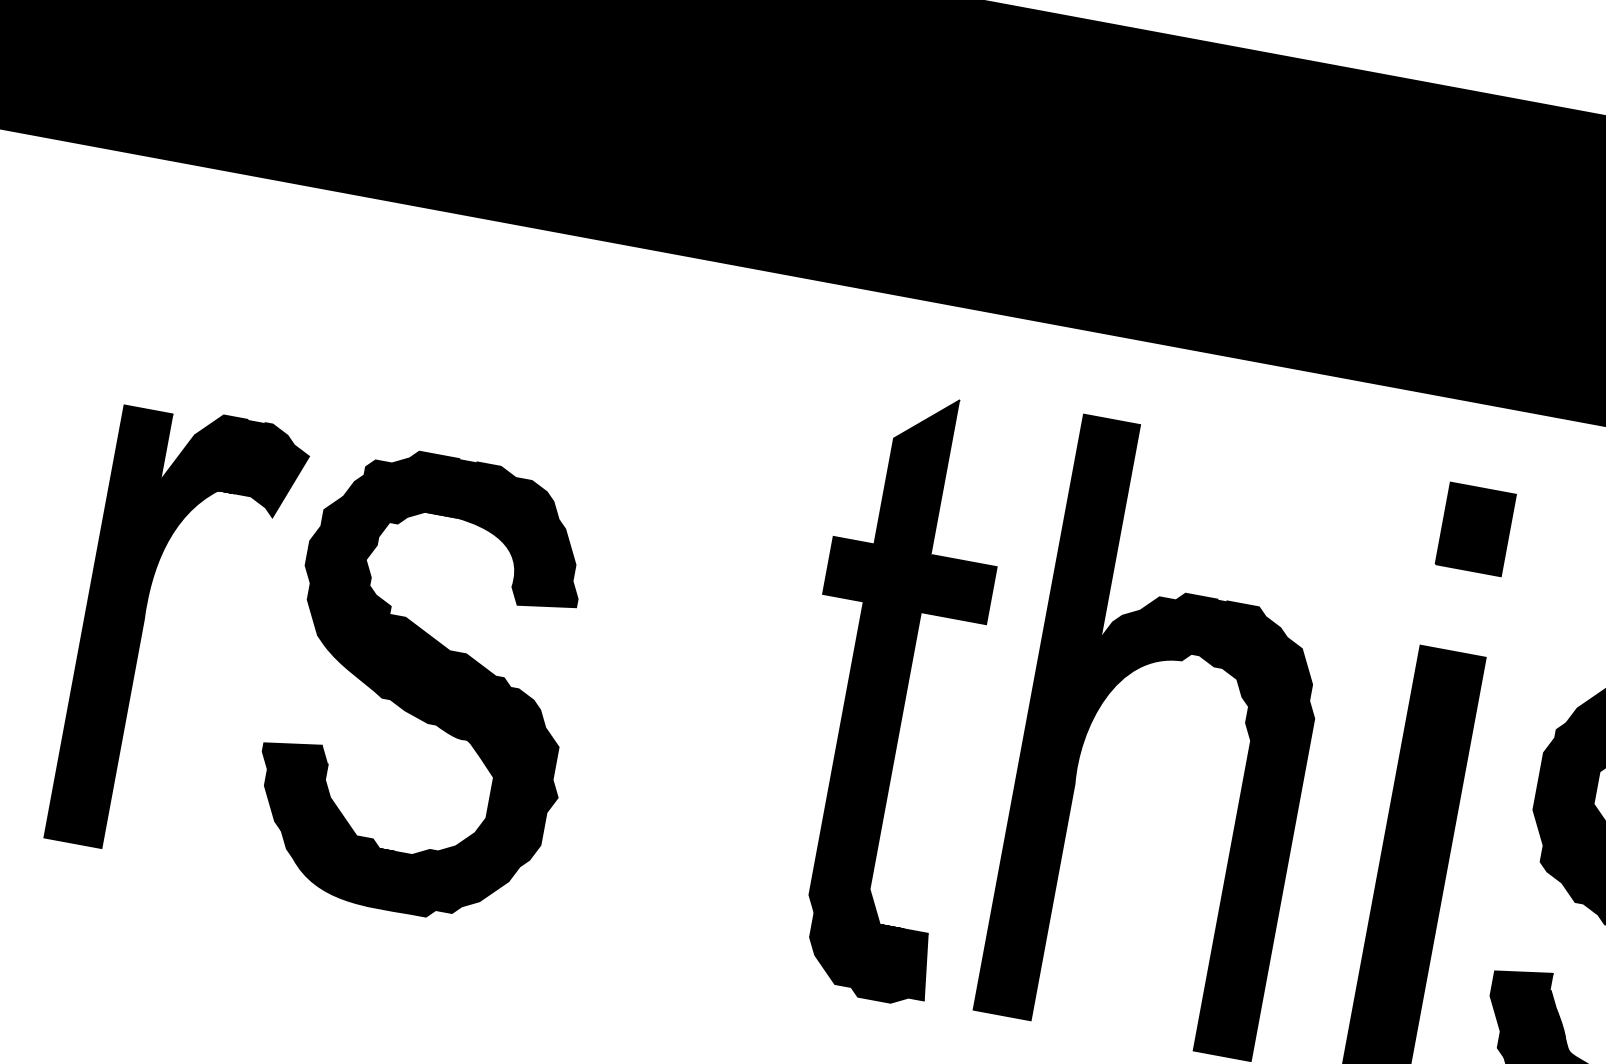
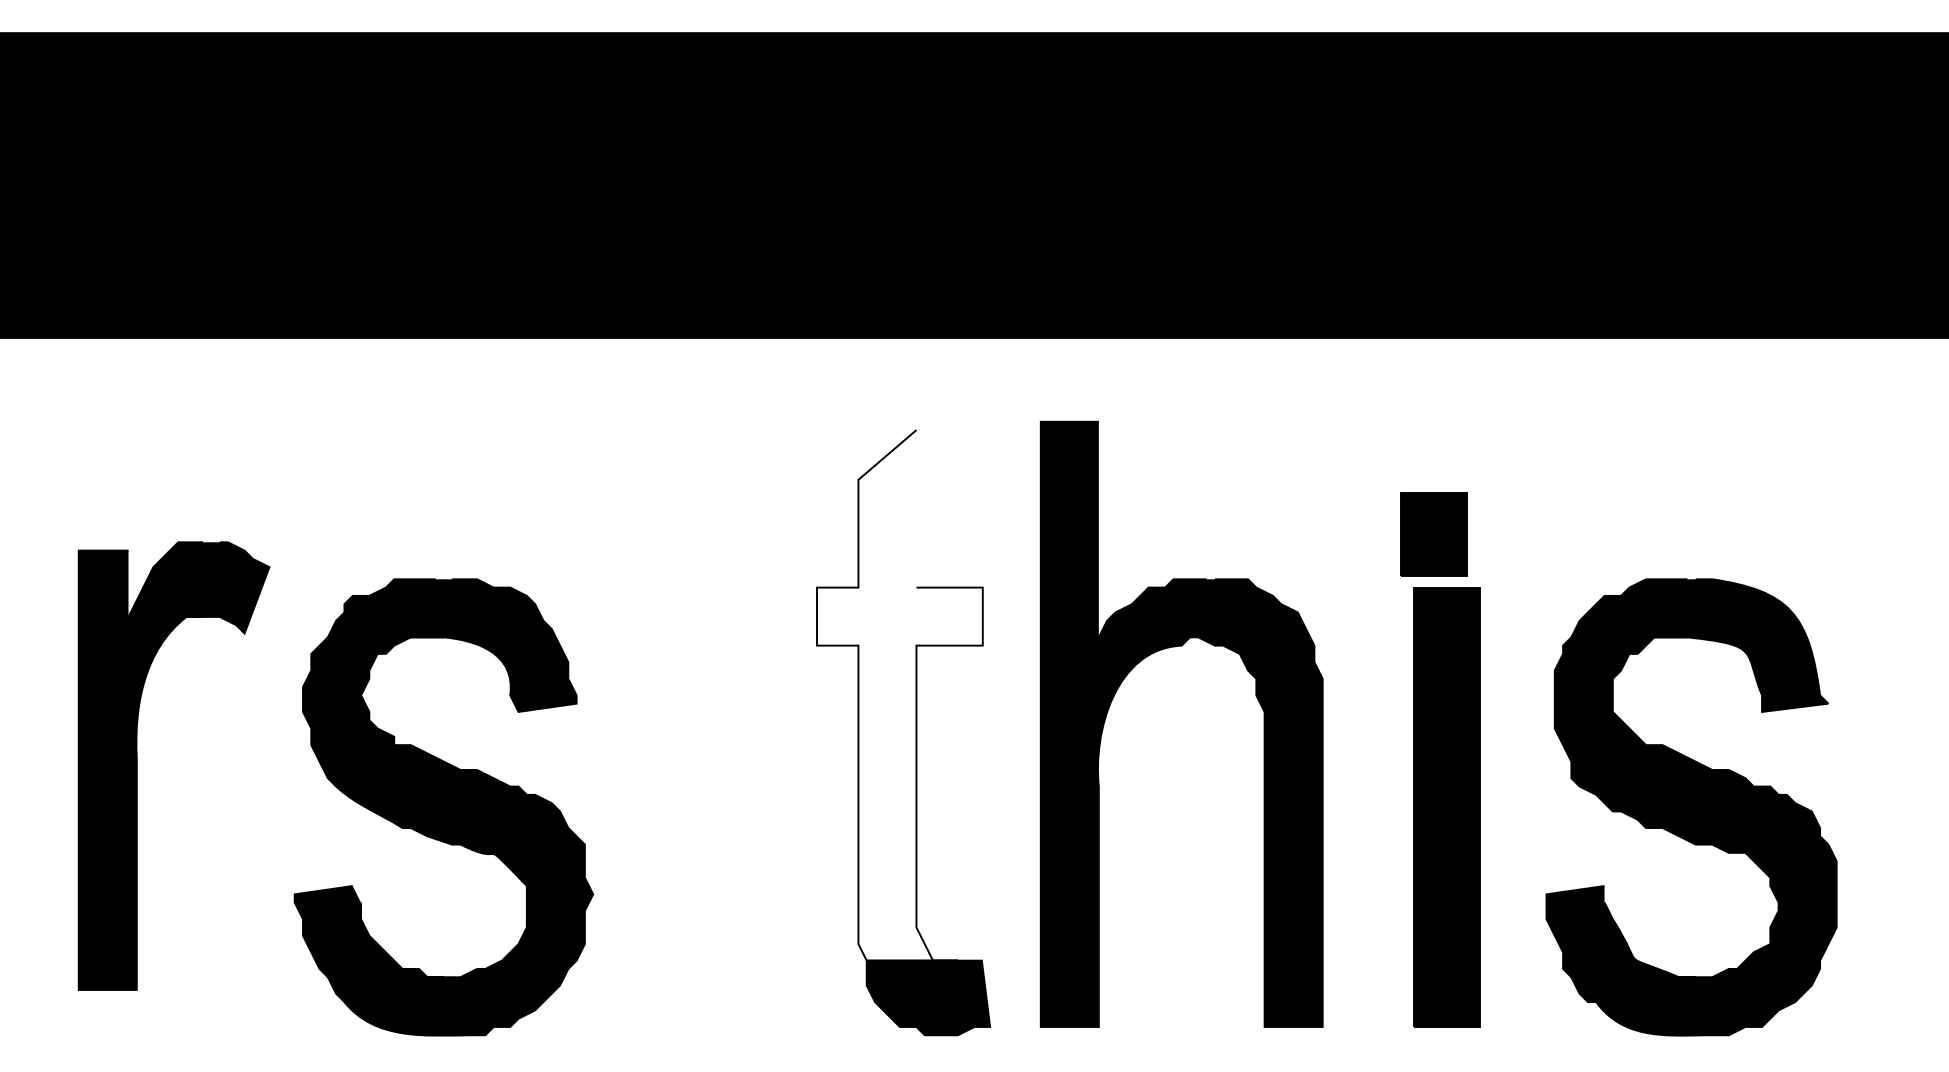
part: (1475, 529) -> (1433, 534), moved
part: (143, 627) -> (137, 765), moved
fill: (895, 658) -> (899, 695), removed

